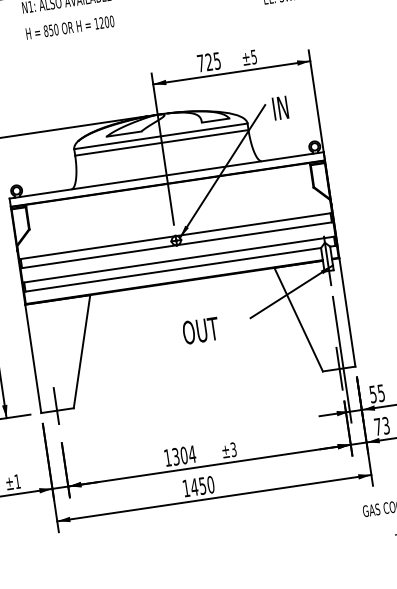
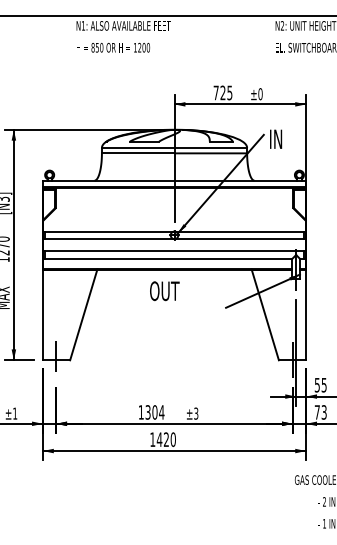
text: (254, 57) -> (260, 94), ±5 -> ±0
text: (200, 331) -> (164, 291), moved
text: (202, 485) -> (166, 439), 1450 -> 1420

